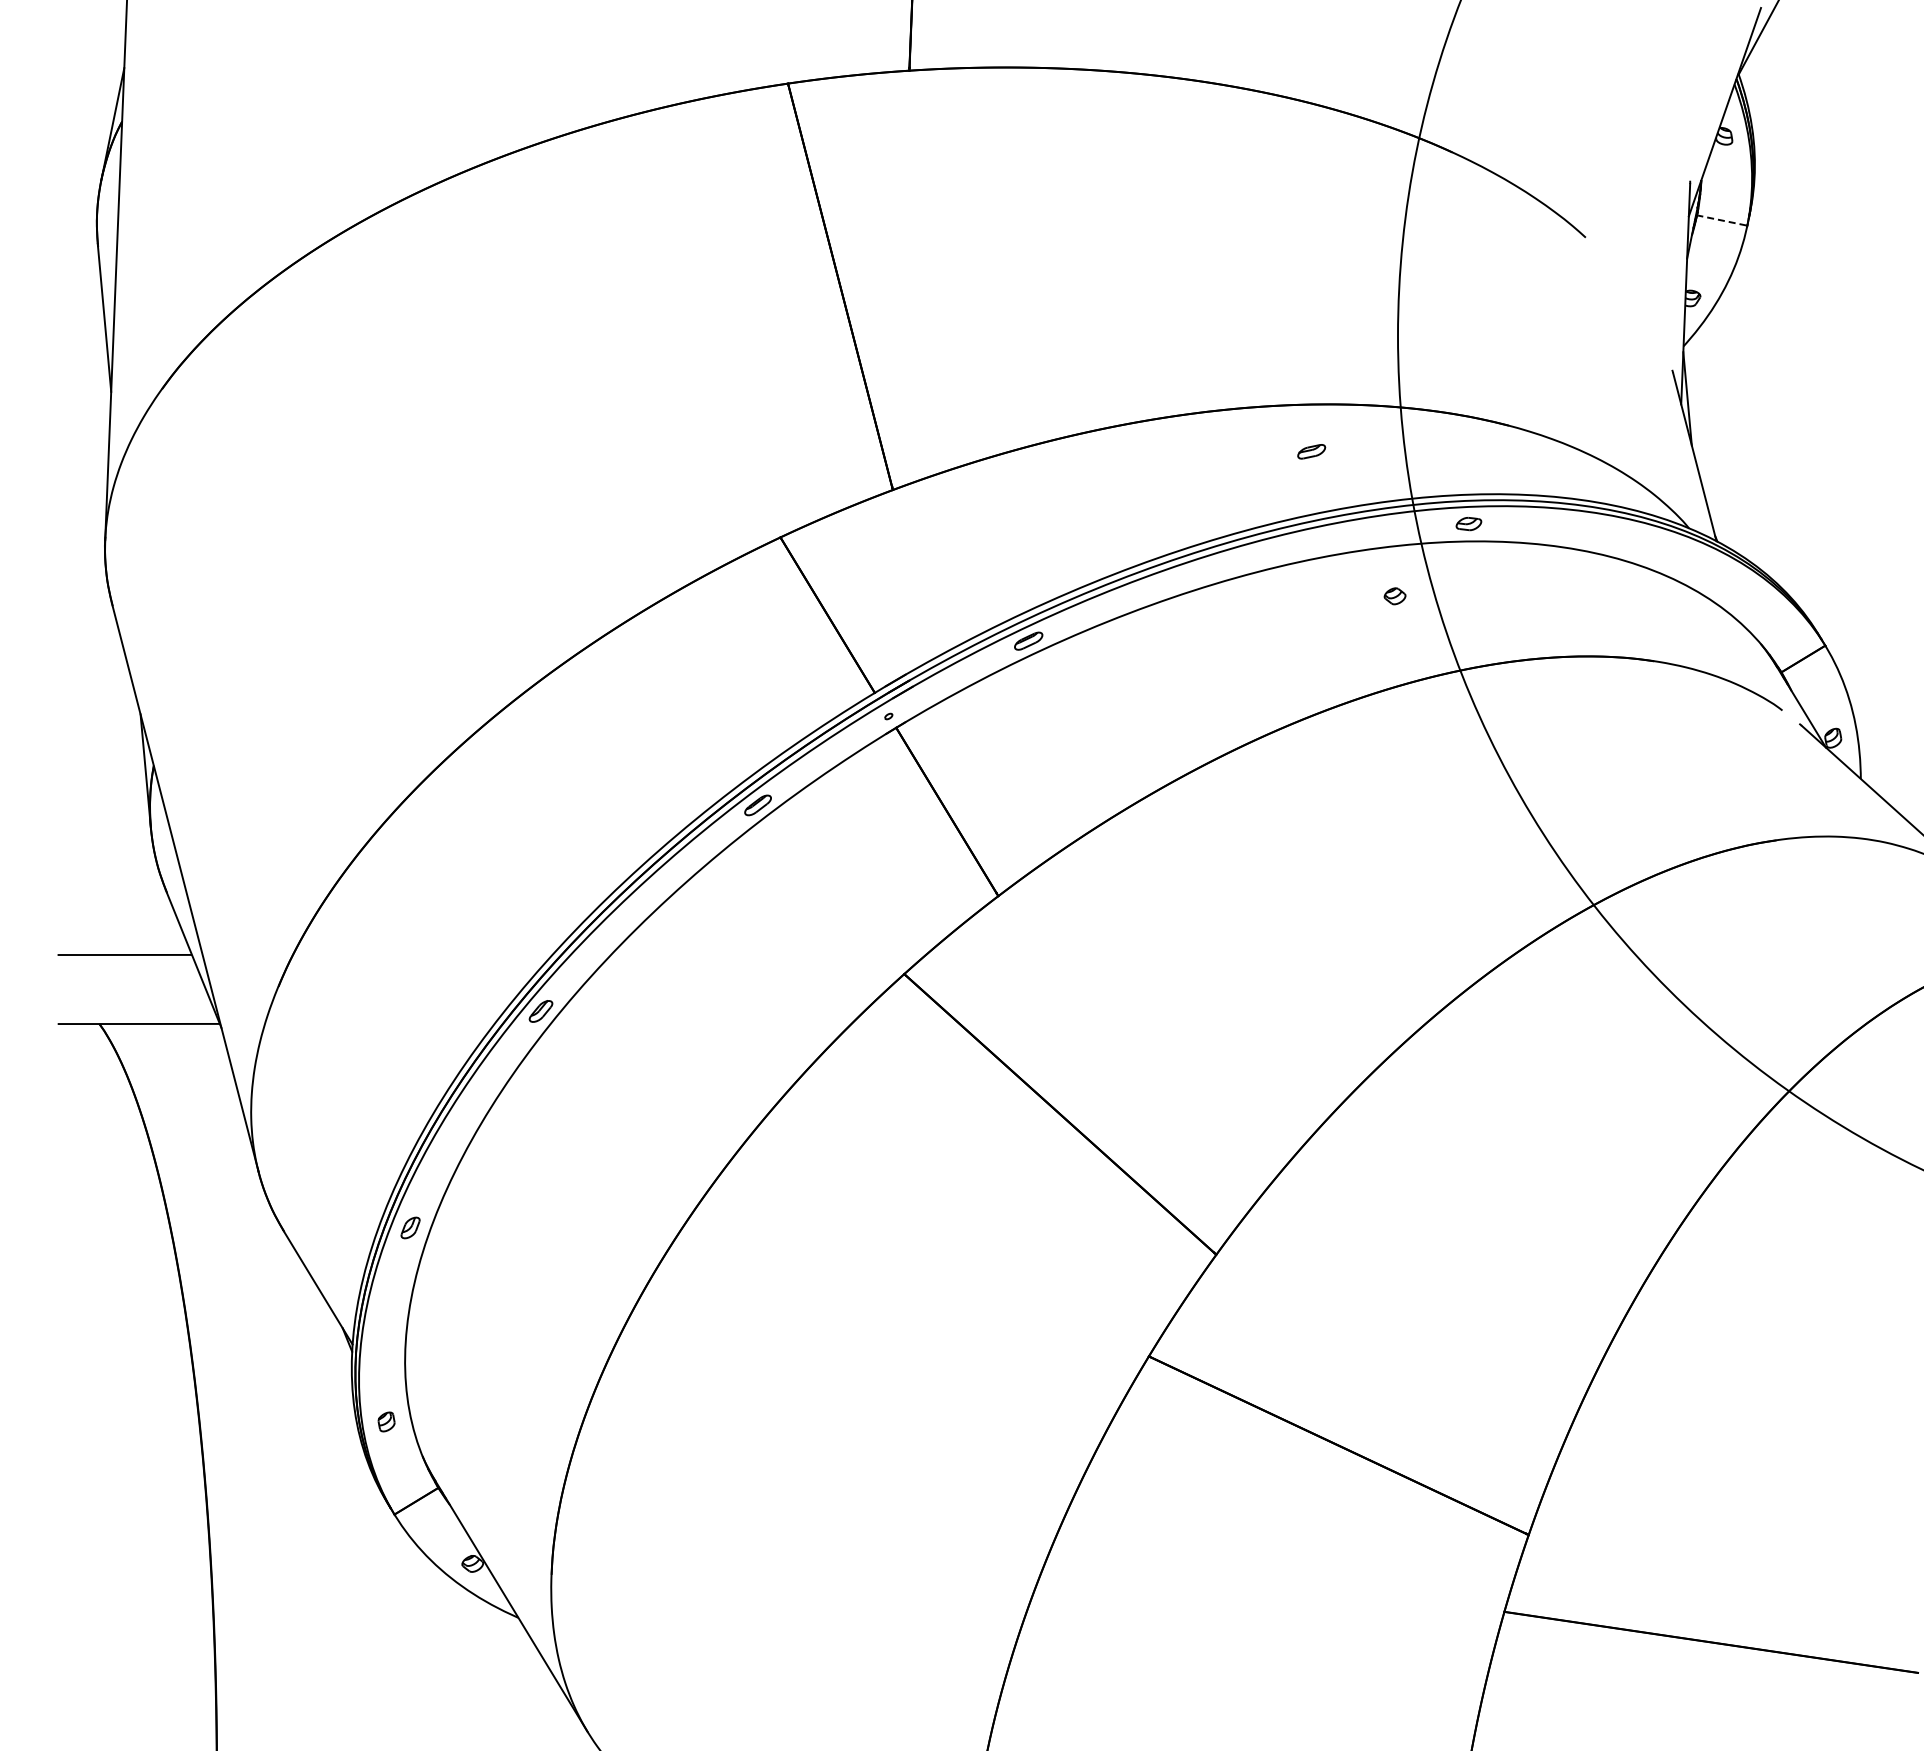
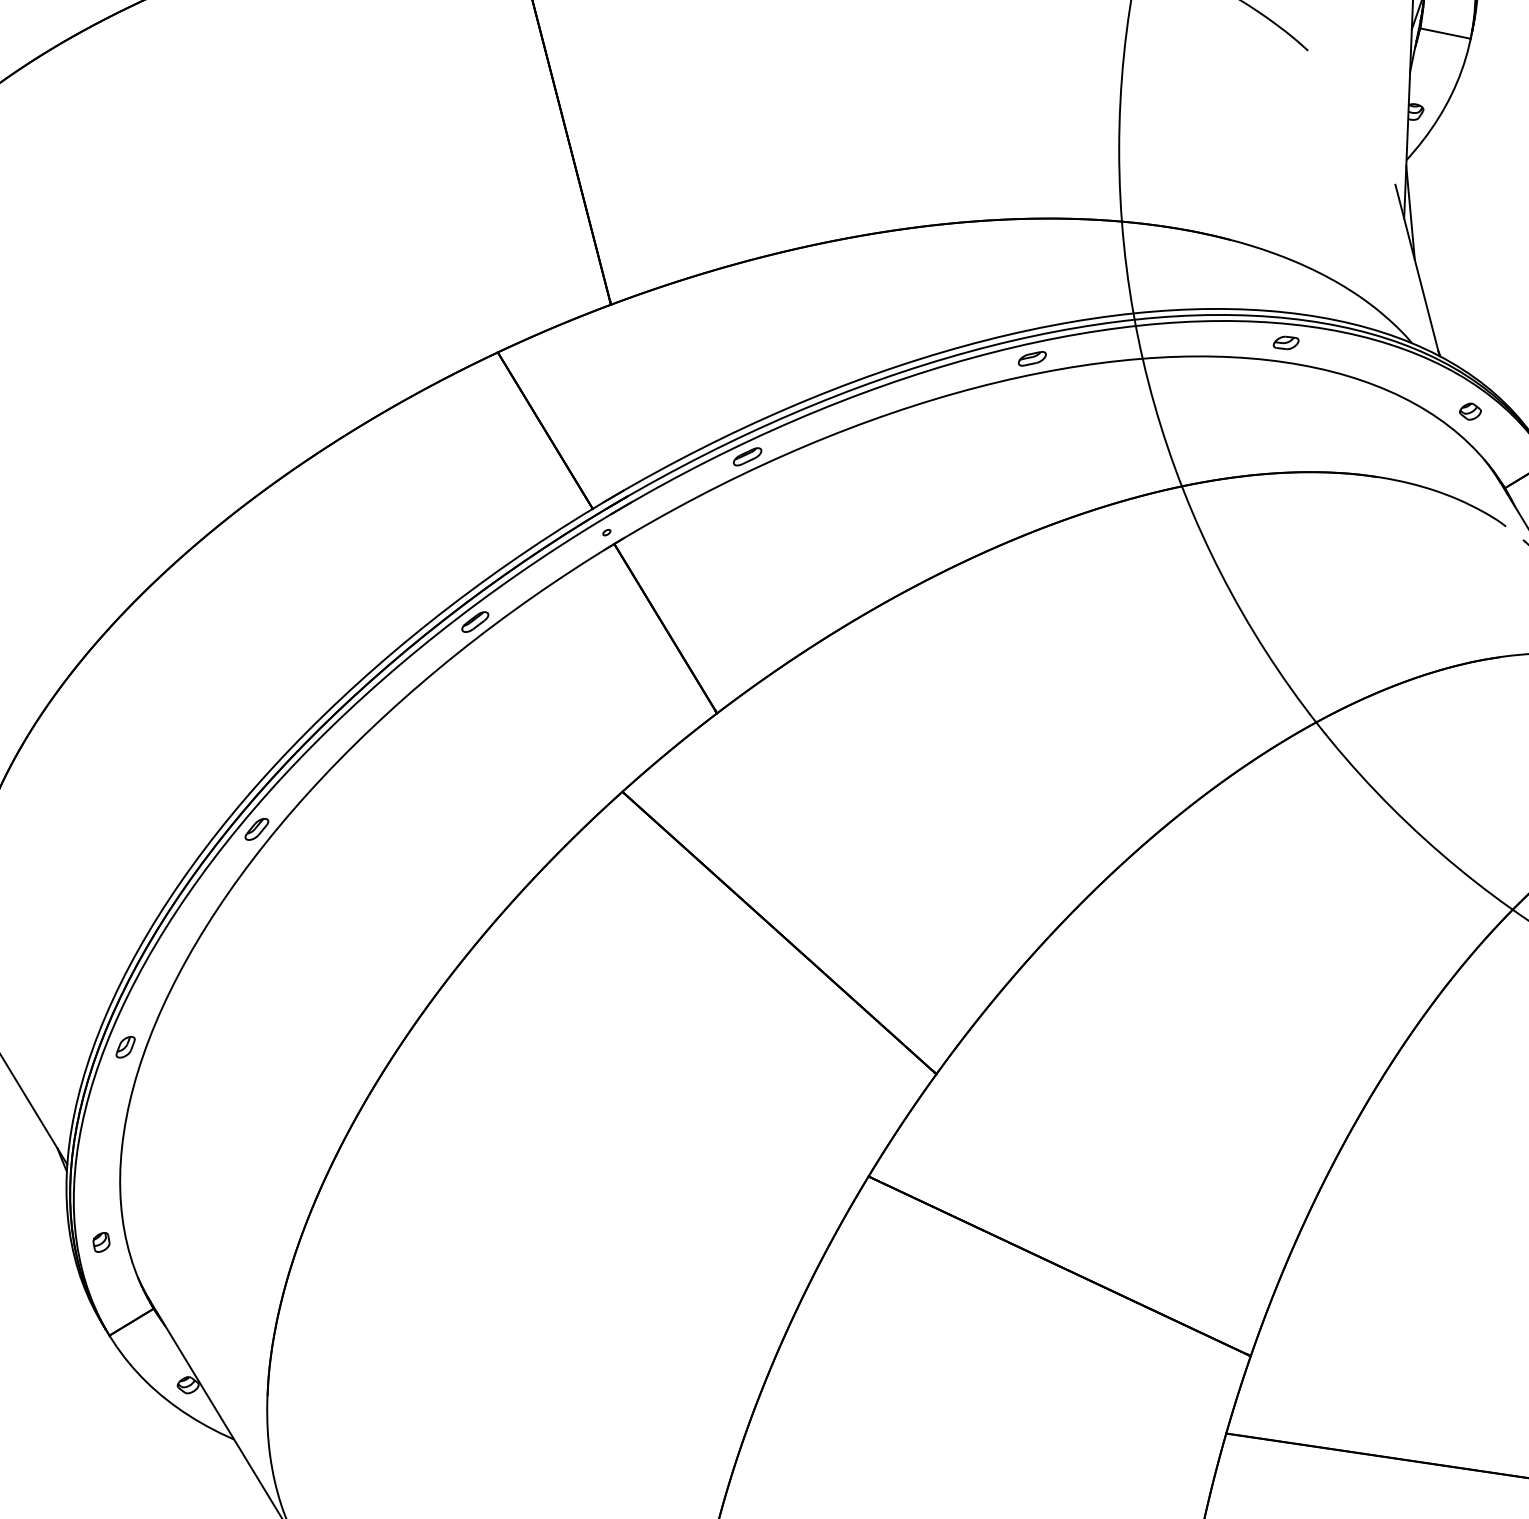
line: (1722, 220) -> (1445, 33), dashed -> solid
part: (1311, 451) -> (1032, 358), moved
part: (1468, 524) -> (1285, 343), moved
part: (1394, 596) -> (1469, 411), moved

